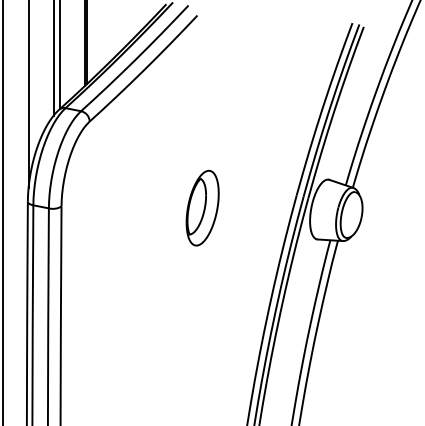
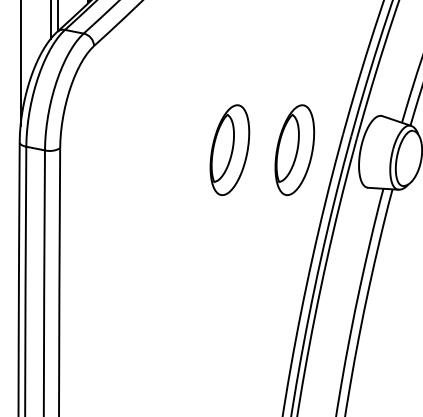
part: (256, 207) -> (294, 149), added

